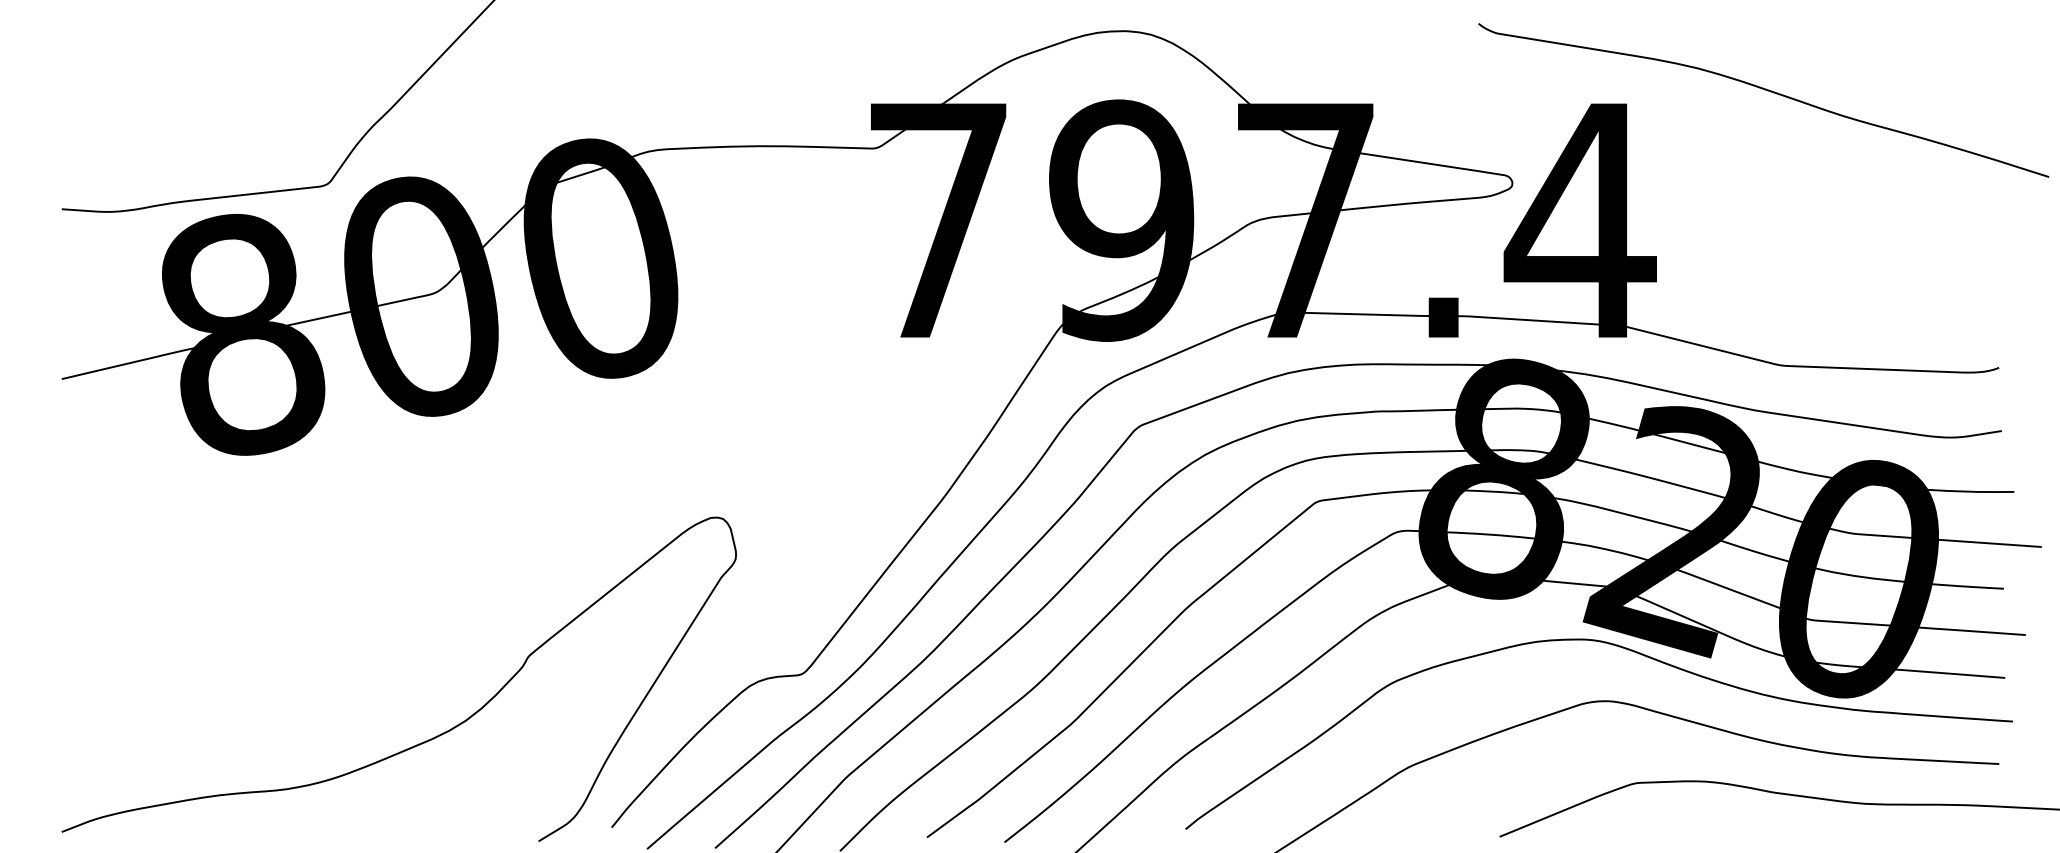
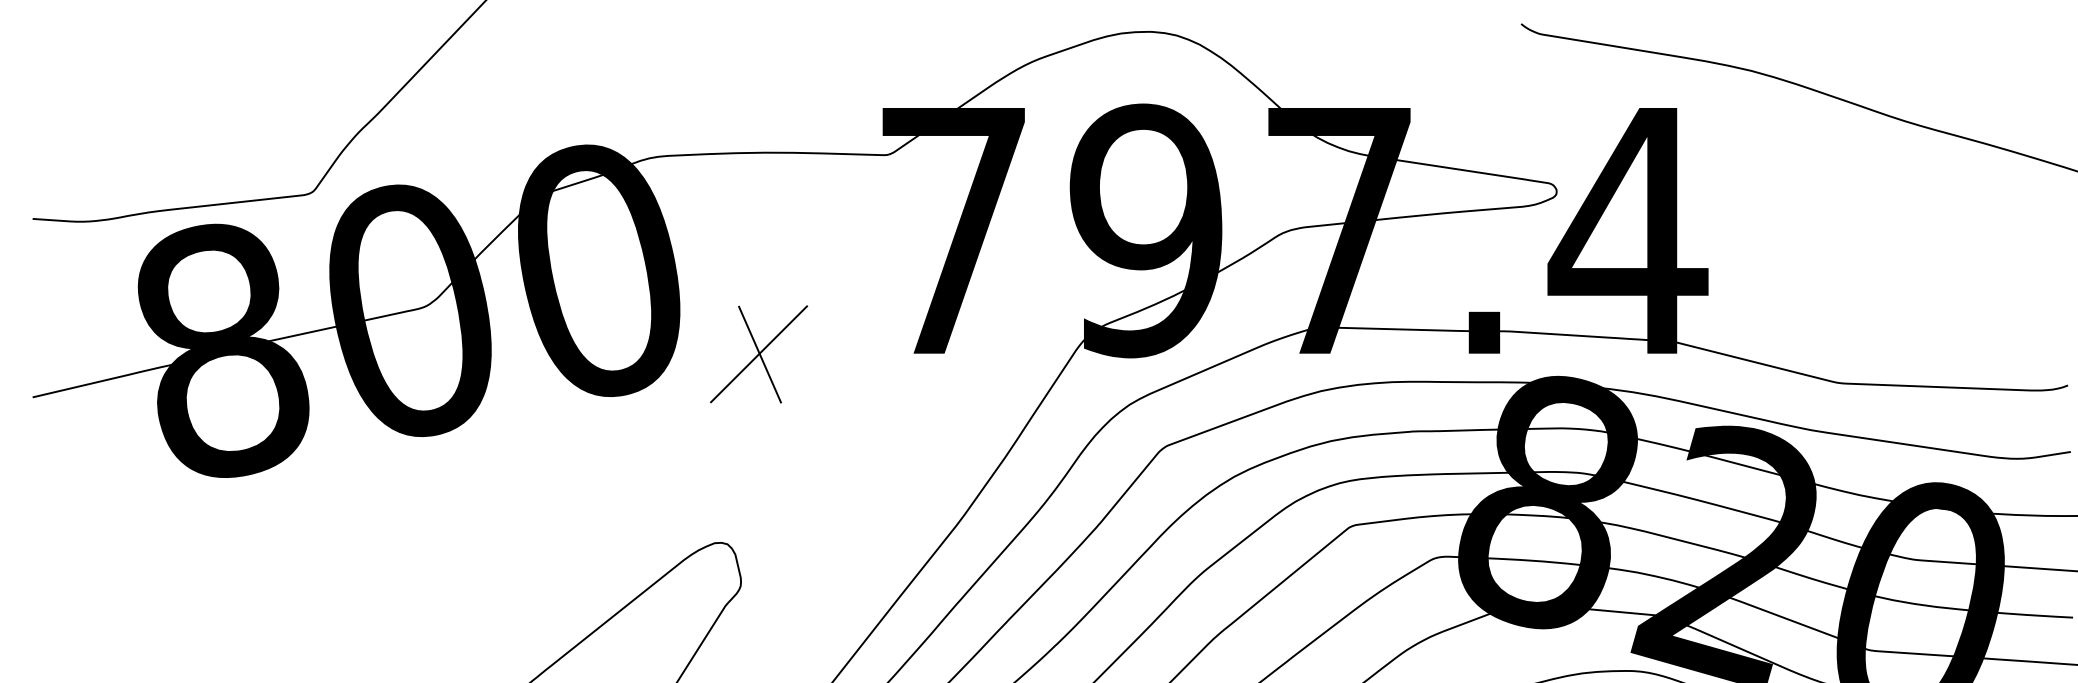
part: (752, 337) -> (758, 353), added

